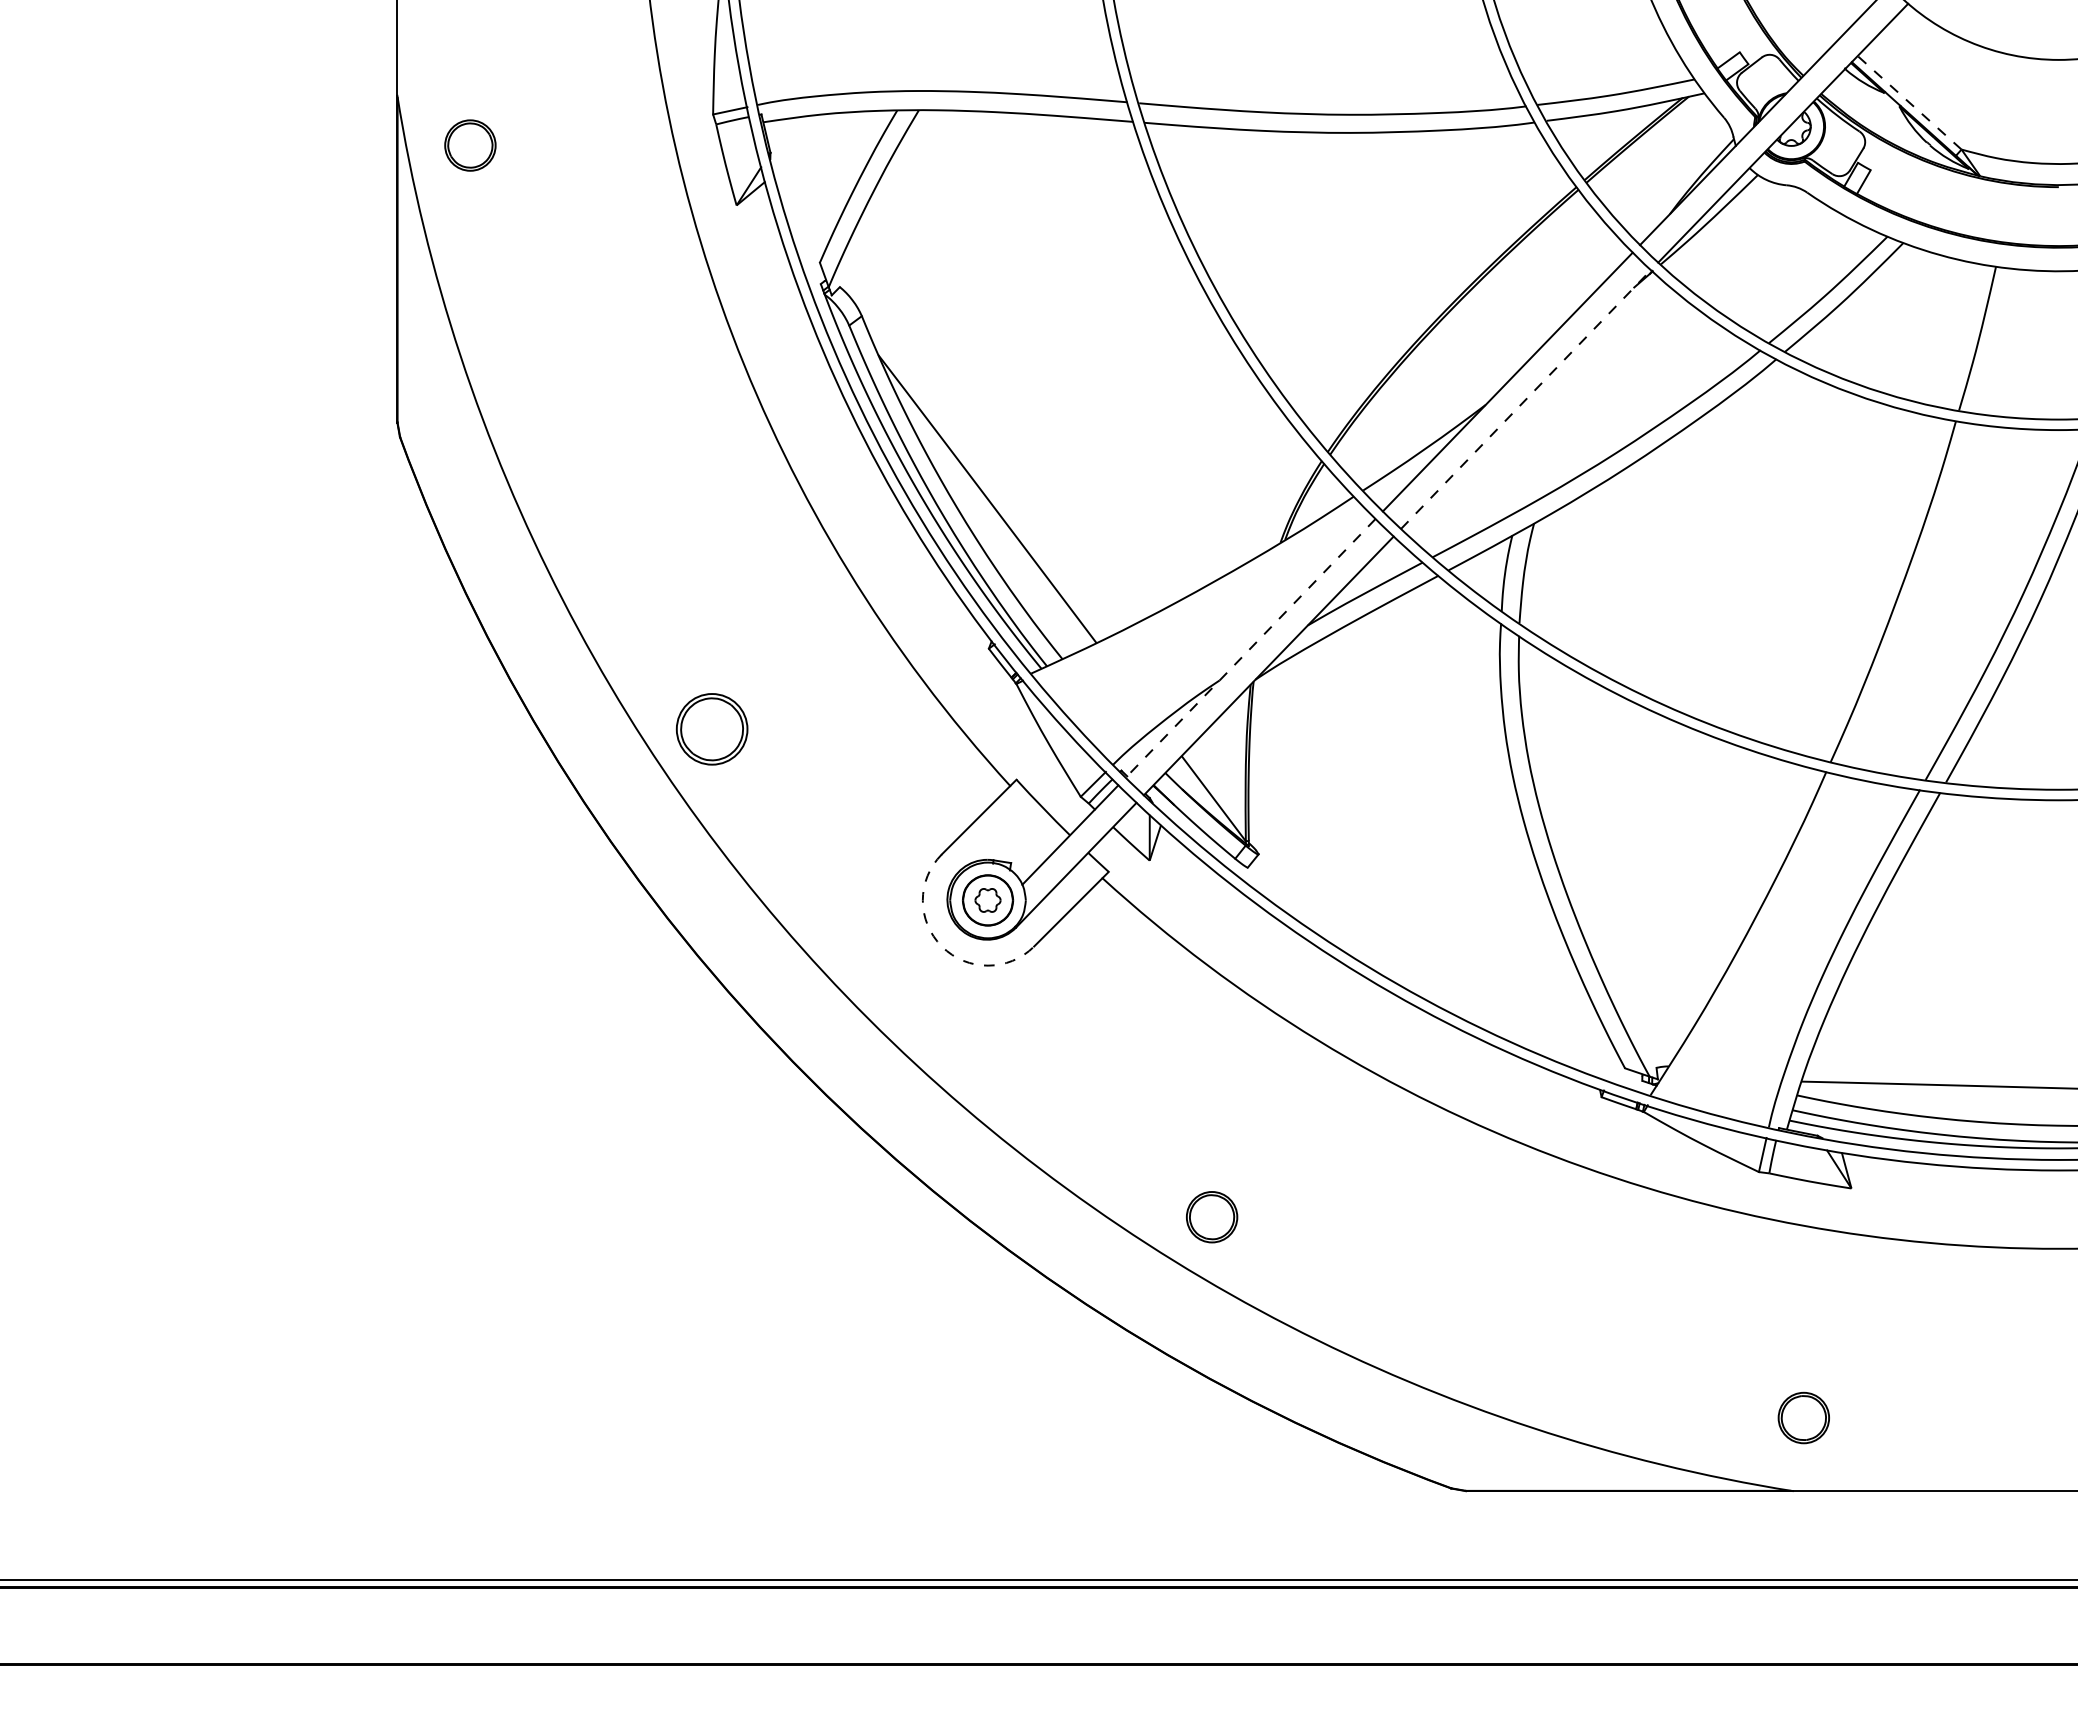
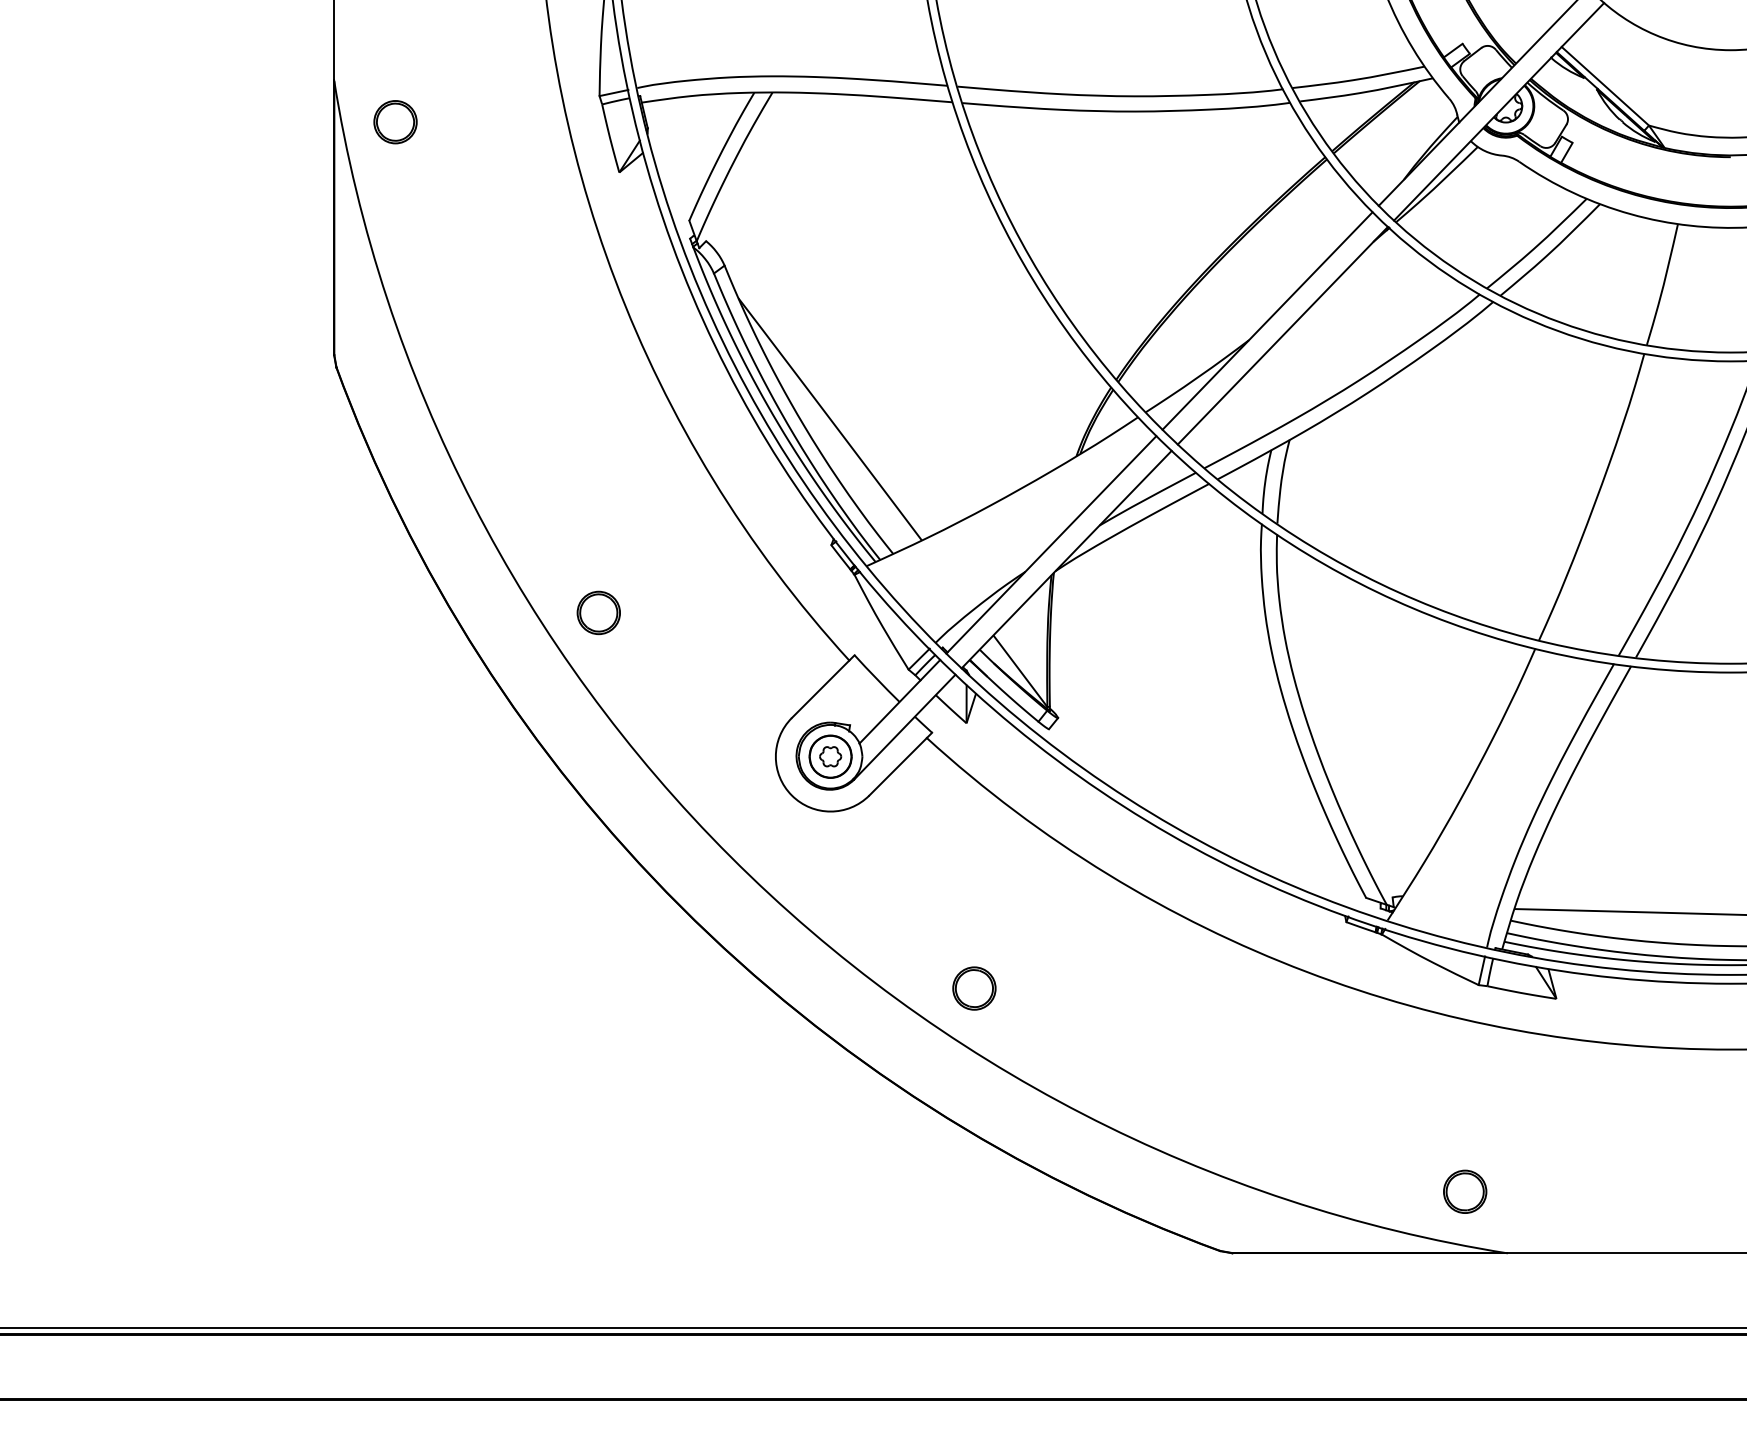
line: (1909, 102) -> (1605, 86), dashed -> solid
line: (1525, 399) -> (1282, 335), dashed -> solid
line: (1250, 648) -> (1051, 544), dashed -> solid
part: (712, 729) -> (599, 613), size x0.71
arc: (941, 946) -> (791, 795), dashed -> solid
part: (1212, 1217) -> (974, 988), moved
part: (1803, 1417) -> (1464, 1191), moved

